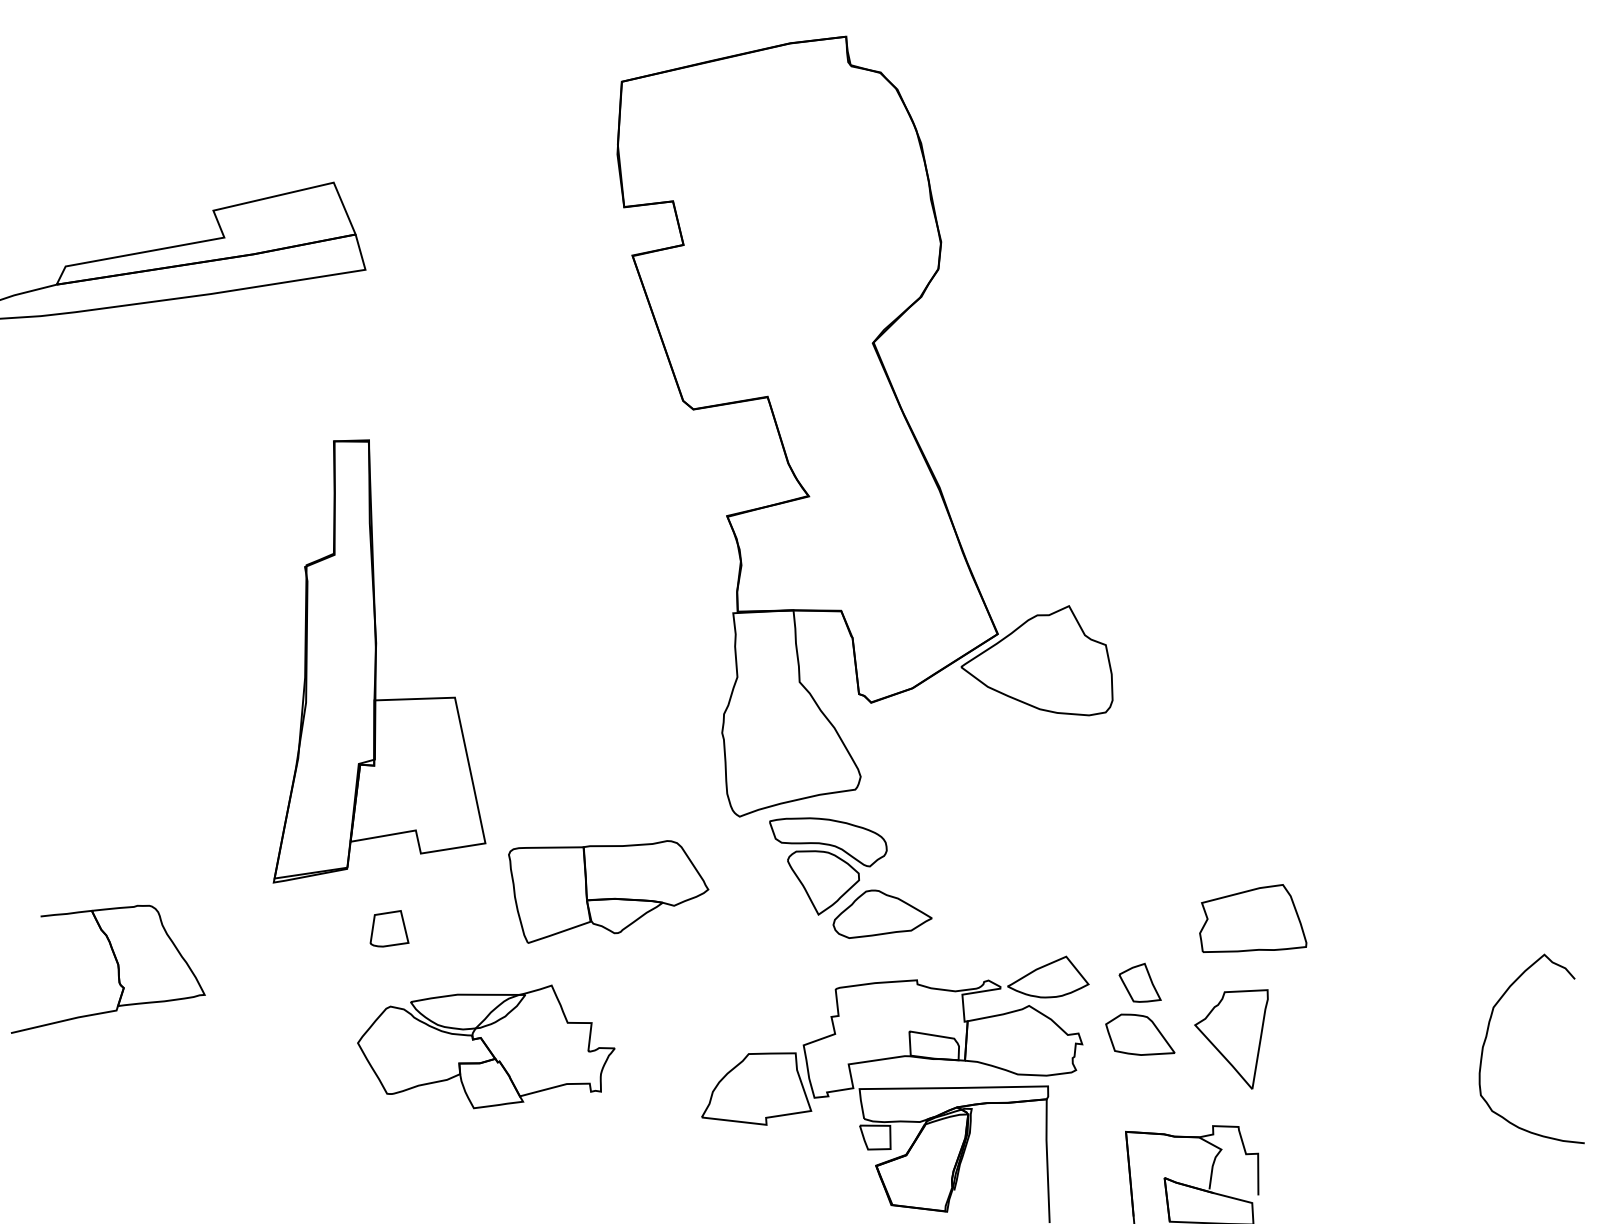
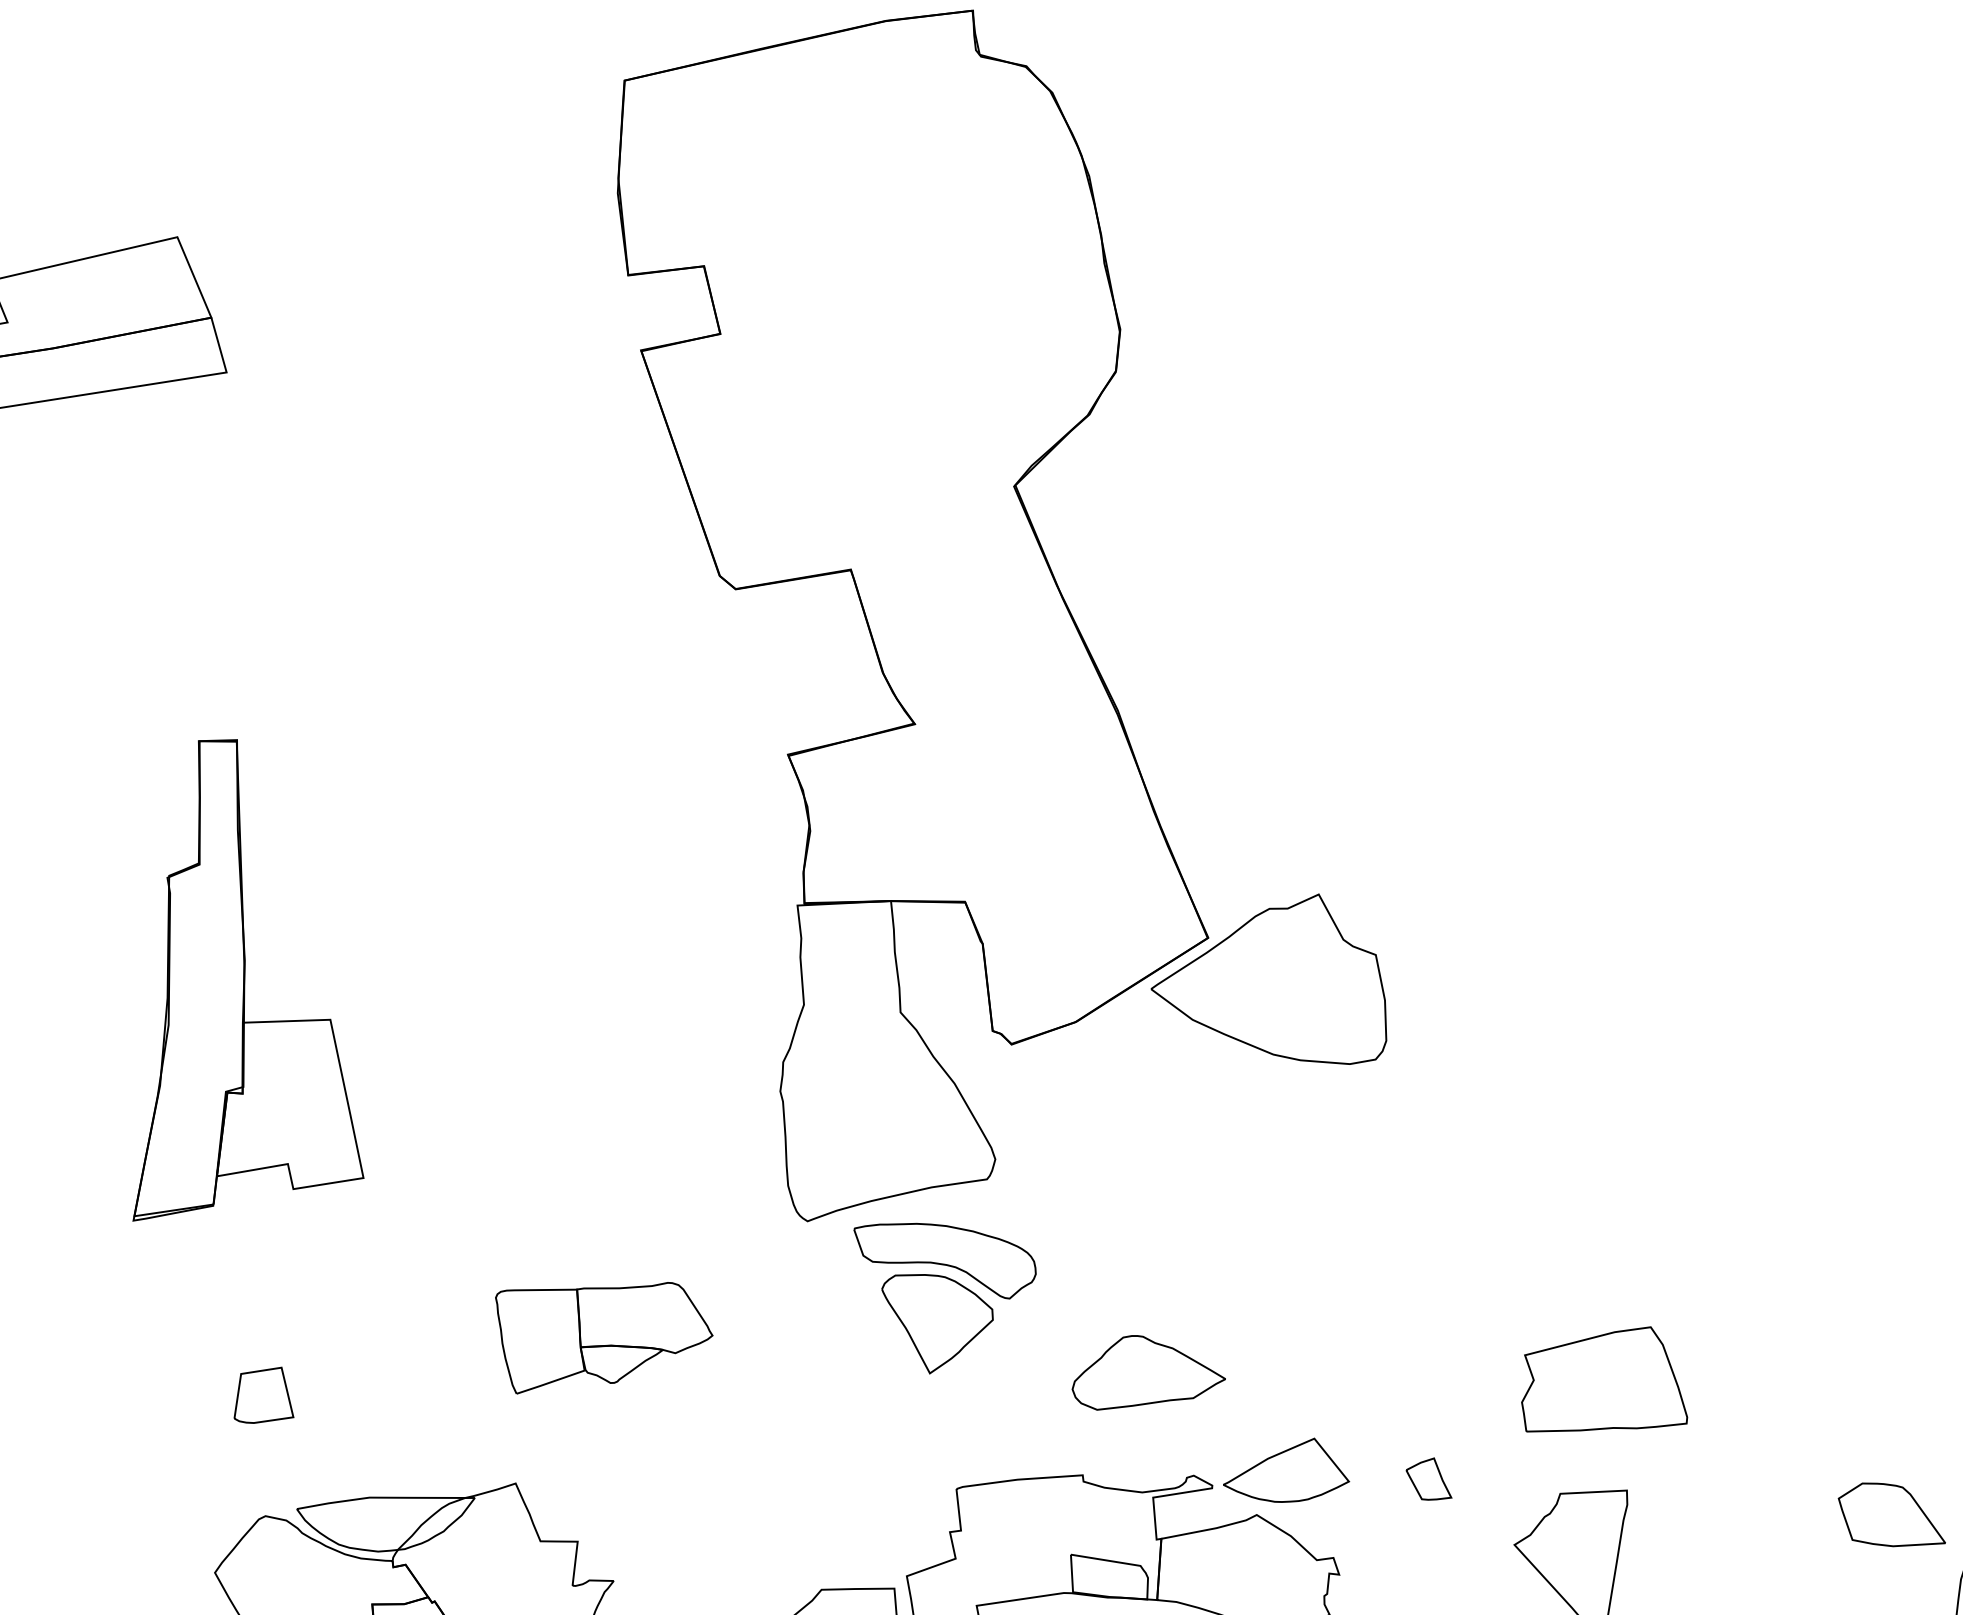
part: (379, 661) -> (248, 980), size x0.7
part: (608, 891) -> (603, 1337), size x0.7
part: (882, 913) -> (1148, 1371), moved
part: (1139, 982) -> (1428, 1478), size x0.7
part: (1140, 1034) -> (1892, 1514), moved

